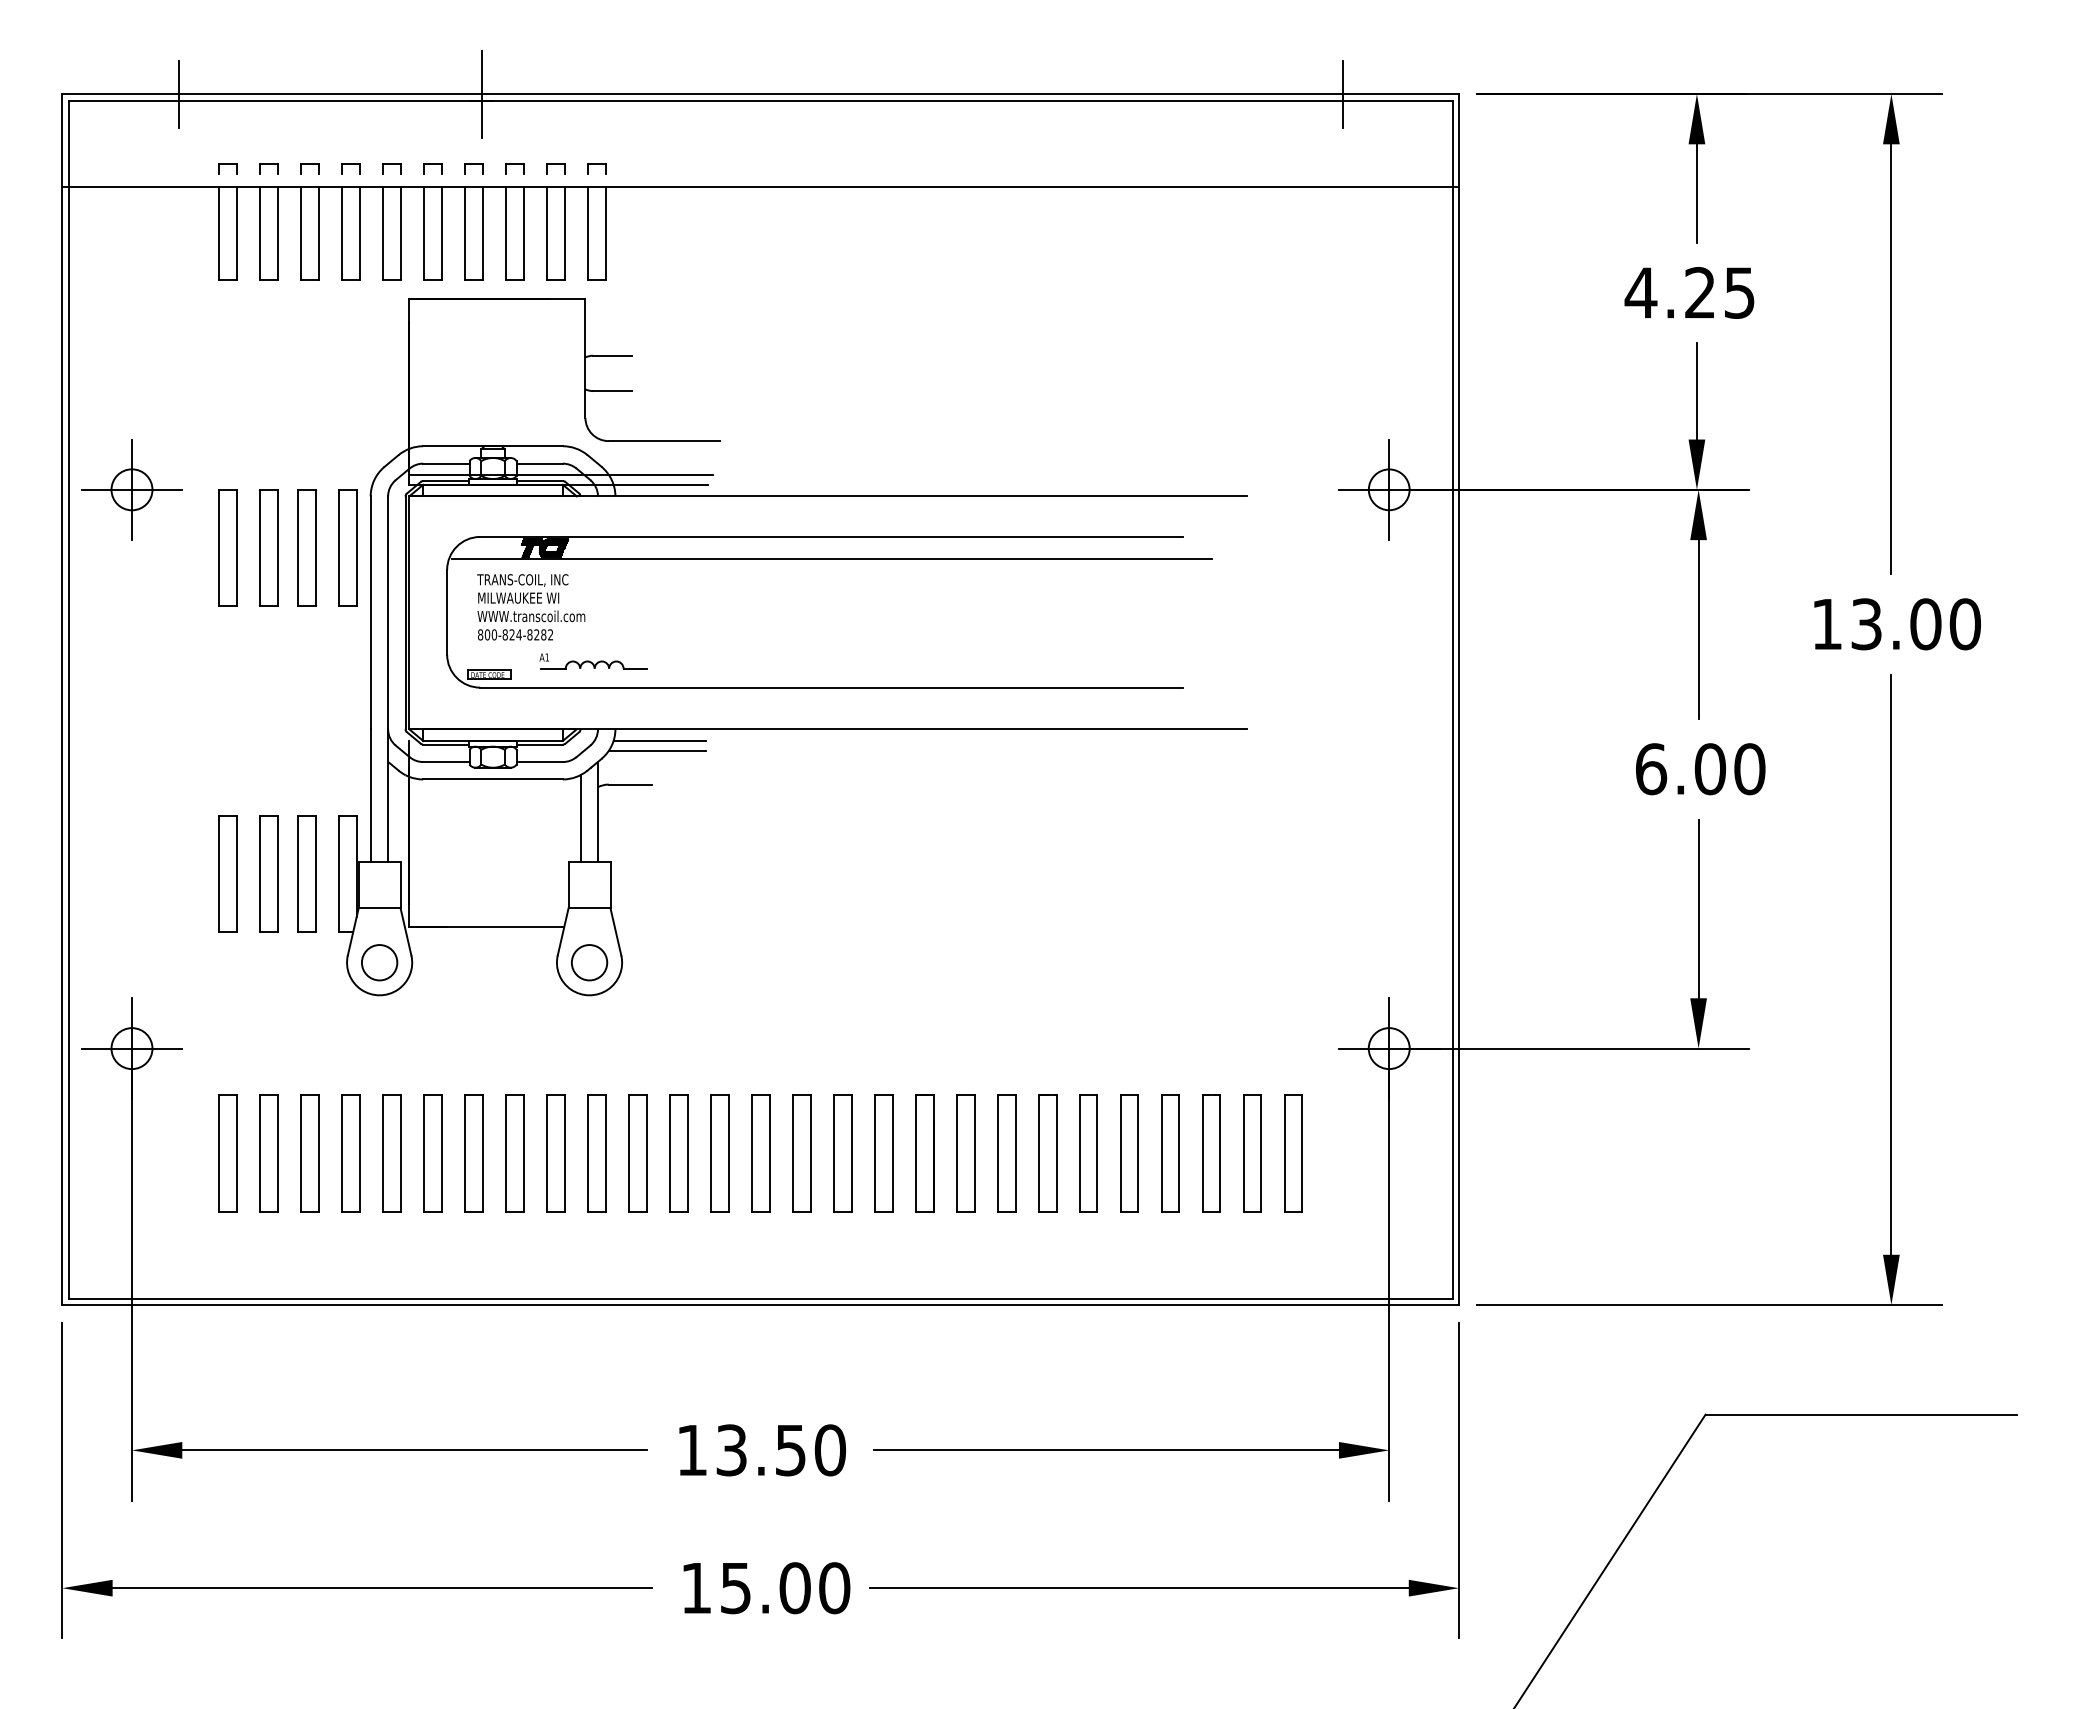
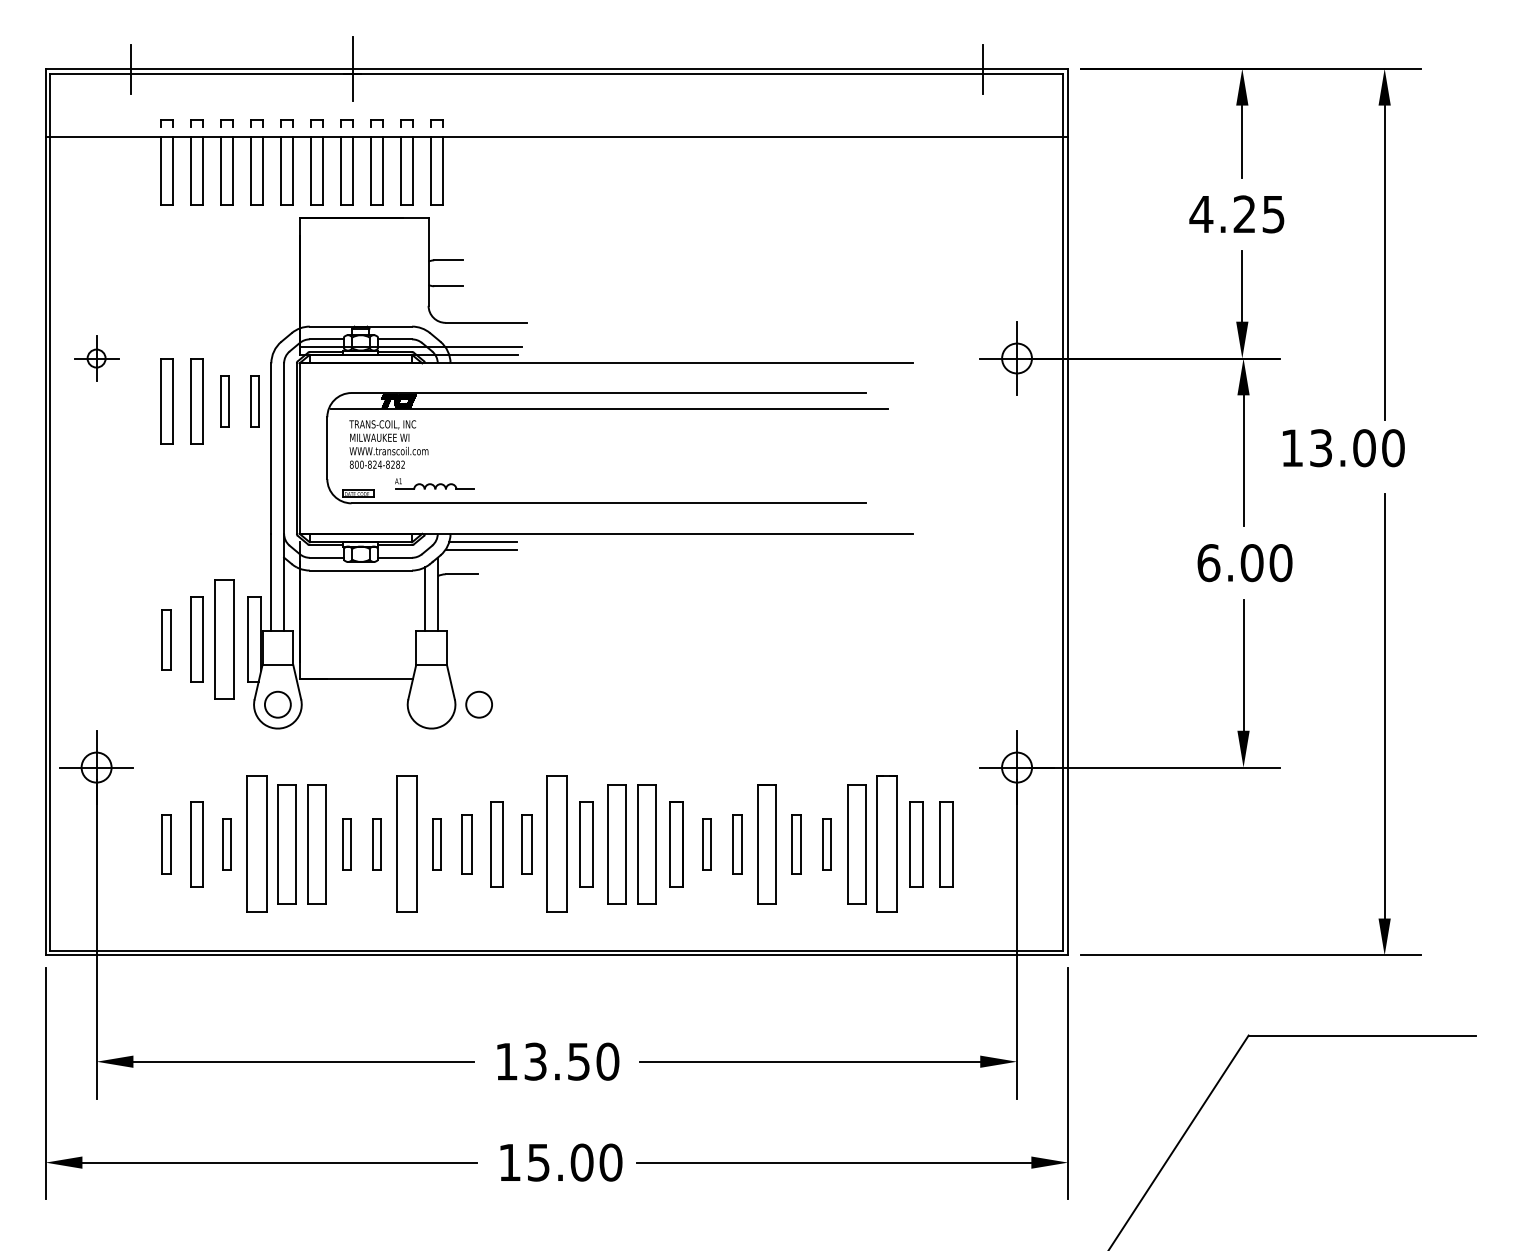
part: (131, 489) -> (96, 358), size x0.6
part: (306, 547) -> (224, 400), size x0.6
part: (347, 547) -> (254, 400), size x0.6
text: (1897, 624) -> (1343, 448), moved
part: (227, 873) -> (166, 639), size x0.7
part: (306, 873) -> (224, 639), size x1.4
circle: (589, 962) -> (479, 704), moved
part: (227, 1153) -> (166, 844), size x0.7
part: (309, 1153) -> (226, 844), size x0.6
part: (350, 1153) -> (256, 844), size x1.6
part: (391, 1153) -> (286, 844), size x1.4
part: (432, 1153) -> (316, 844), size x1.4
part: (473, 1153) -> (346, 844), size x0.6
part: (514, 1153) -> (376, 844), size x0.6
part: (555, 1153) -> (406, 844), size x1.6
part: (596, 1153) -> (436, 844), size x0.6
part: (637, 1153) -> (466, 844), size x0.7
part: (719, 1153) -> (526, 844), size x0.7
part: (760, 1153) -> (556, 844), size x1.6
part: (842, 1153) -> (616, 844), size x1.4
part: (883, 1153) -> (646, 844), size x1.4
part: (965, 1153) -> (706, 844), size x0.6
part: (1006, 1153) -> (736, 844), size x0.7
part: (1047, 1153) -> (766, 844), size x1.4
part: (1088, 1153) -> (796, 844), size x0.7
part: (1129, 1153) -> (826, 844), size x0.6
part: (1170, 1153) -> (856, 844), size x1.4
part: (1211, 1153) -> (886, 844), size x1.6

